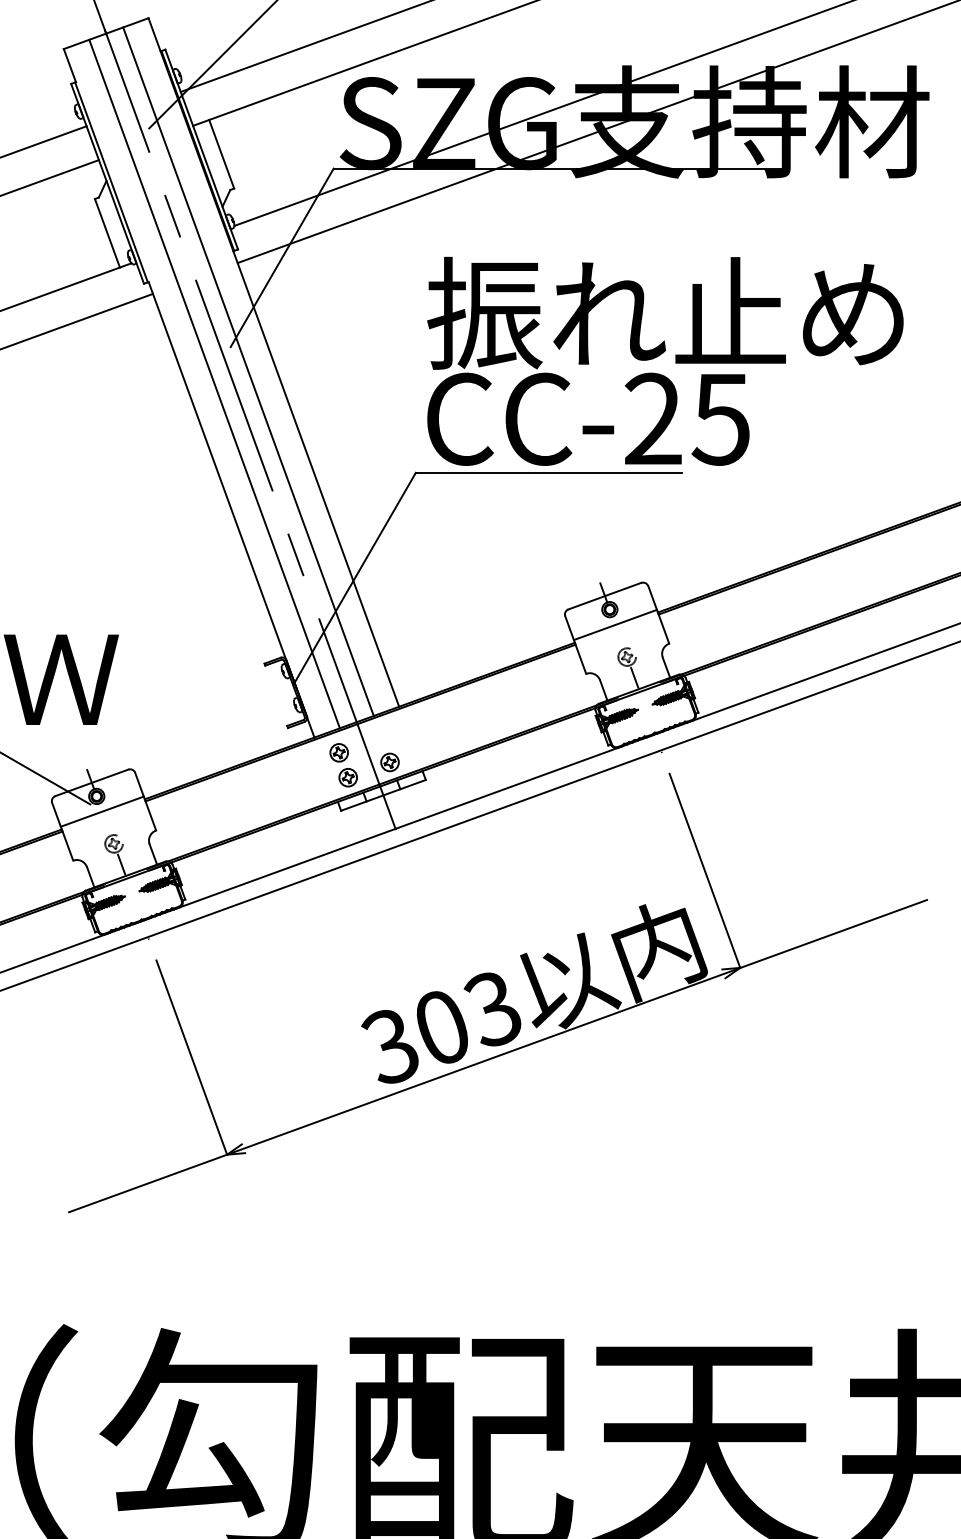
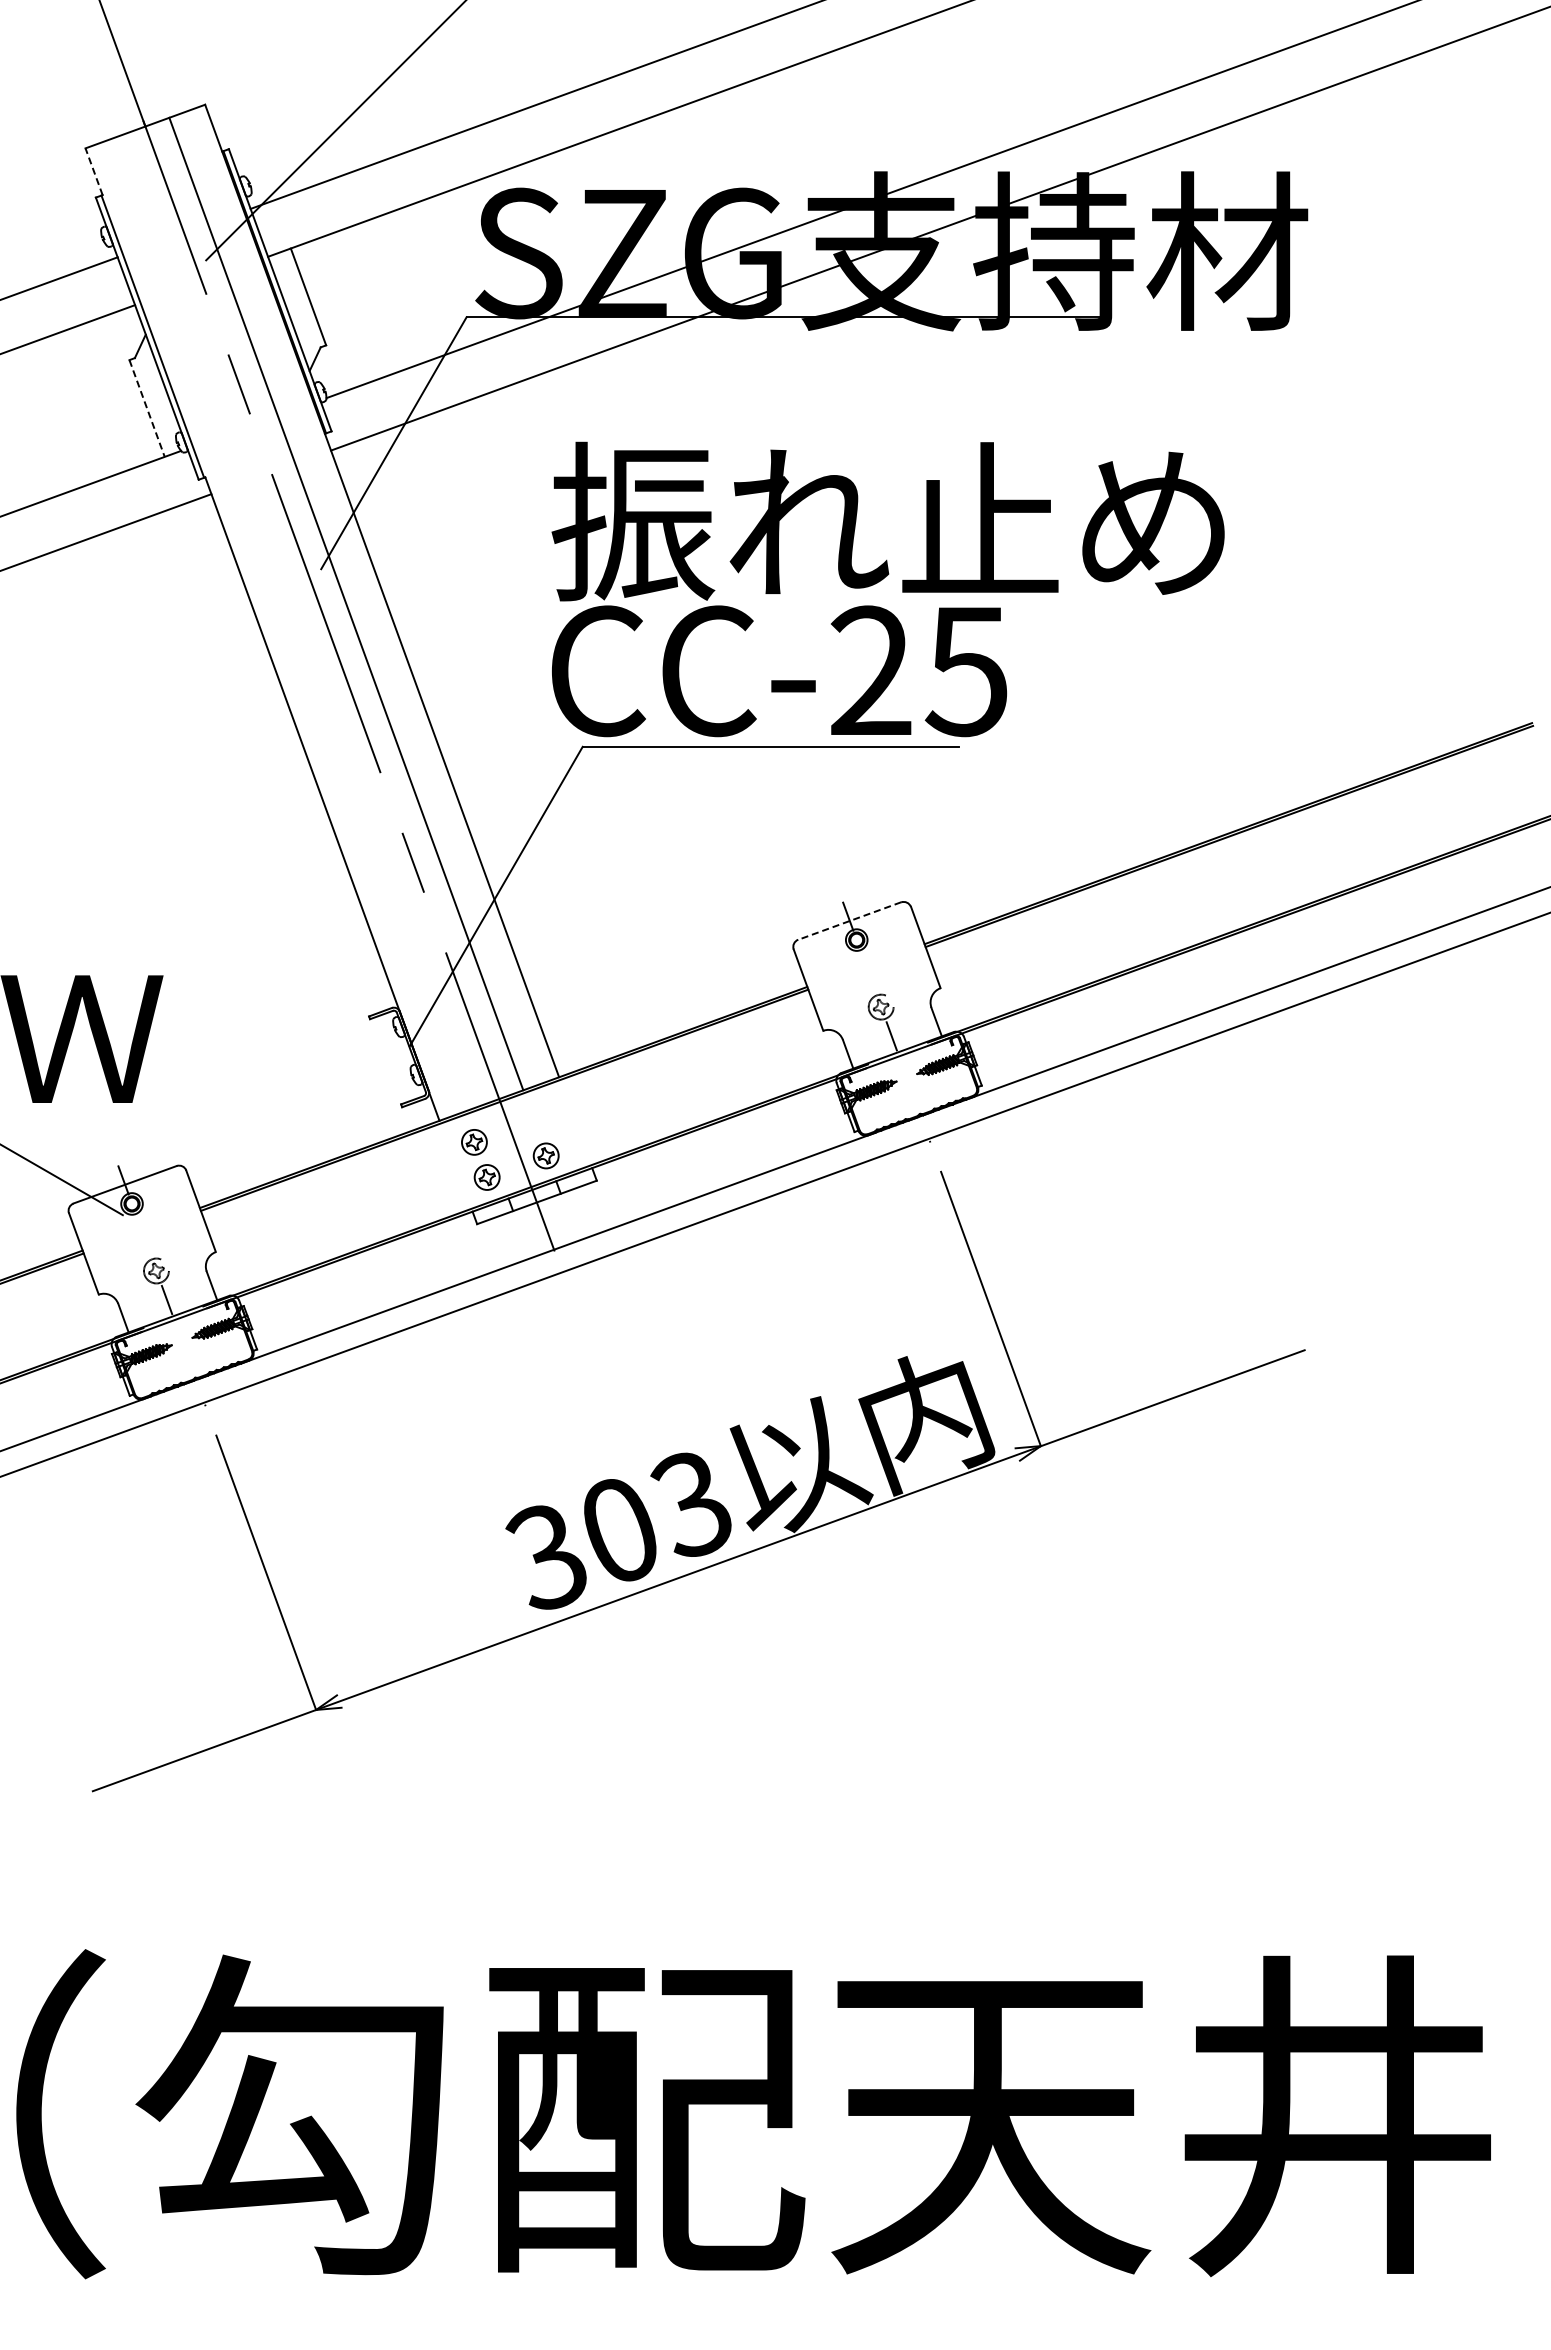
line: (70, 65) -> (94, 171), solid -> dashed
line: (107, 233) -> (147, 408), solid -> dashed
text: (664, 361) -> (887, 589), moved
line: (214, 384) -> (298, 621), removed
line: (604, 596) -> (849, 921), solid -> dashed
line: (615, 624) -> (864, 961), removed
line: (102, 811) -> (139, 1225), removed

